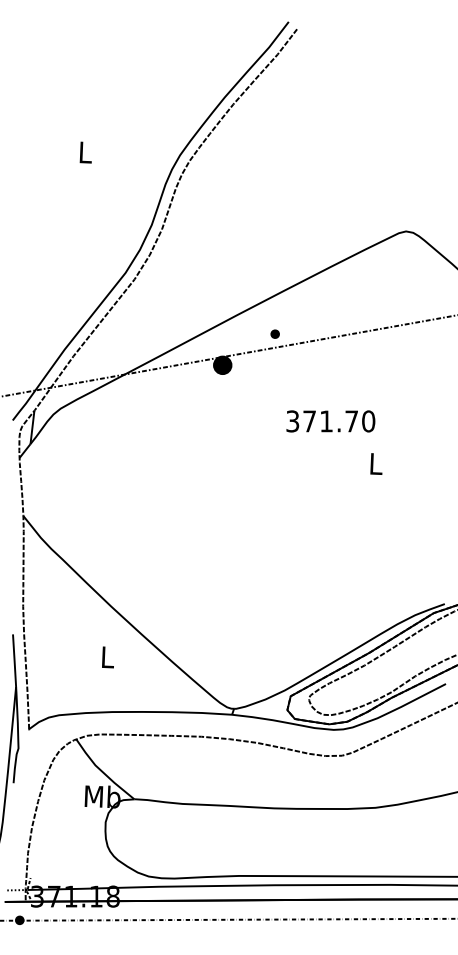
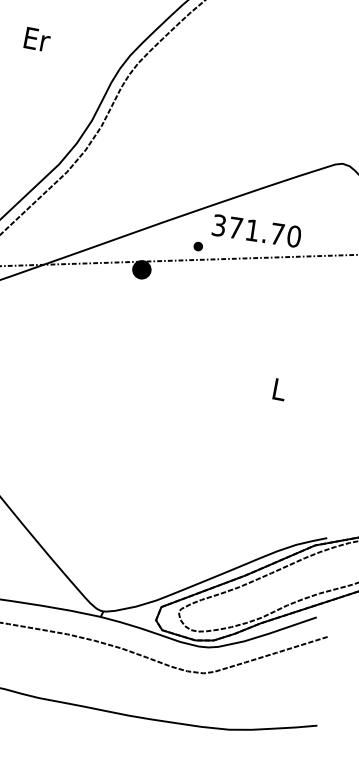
text: (85, 152) -> (36, 39), L -> Er
text: (330, 421) -> (256, 231), moved

